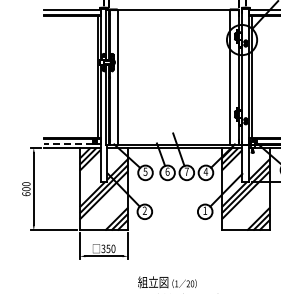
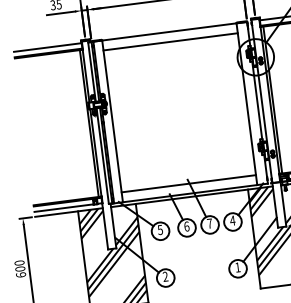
line: (173, 18) -> (170, 42), added
line: (173, 136) -> (188, 183), added
line: (68, 143) -> (63, 207), dashed -> solid

